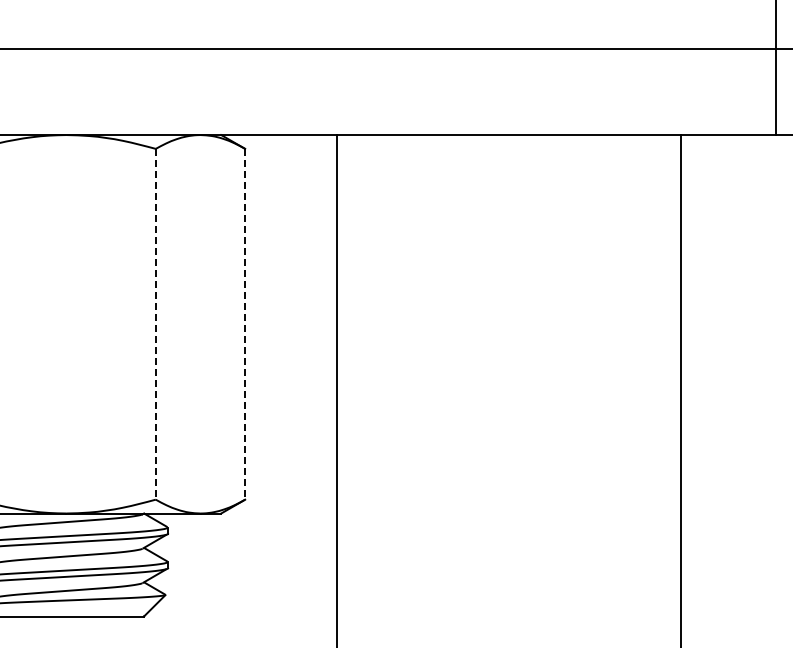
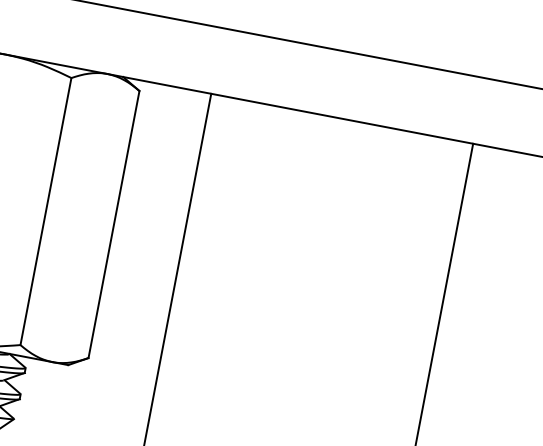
line: (155, 324) -> (45, 211), dashed -> solid
line: (245, 324) -> (114, 224), dashed -> solid

